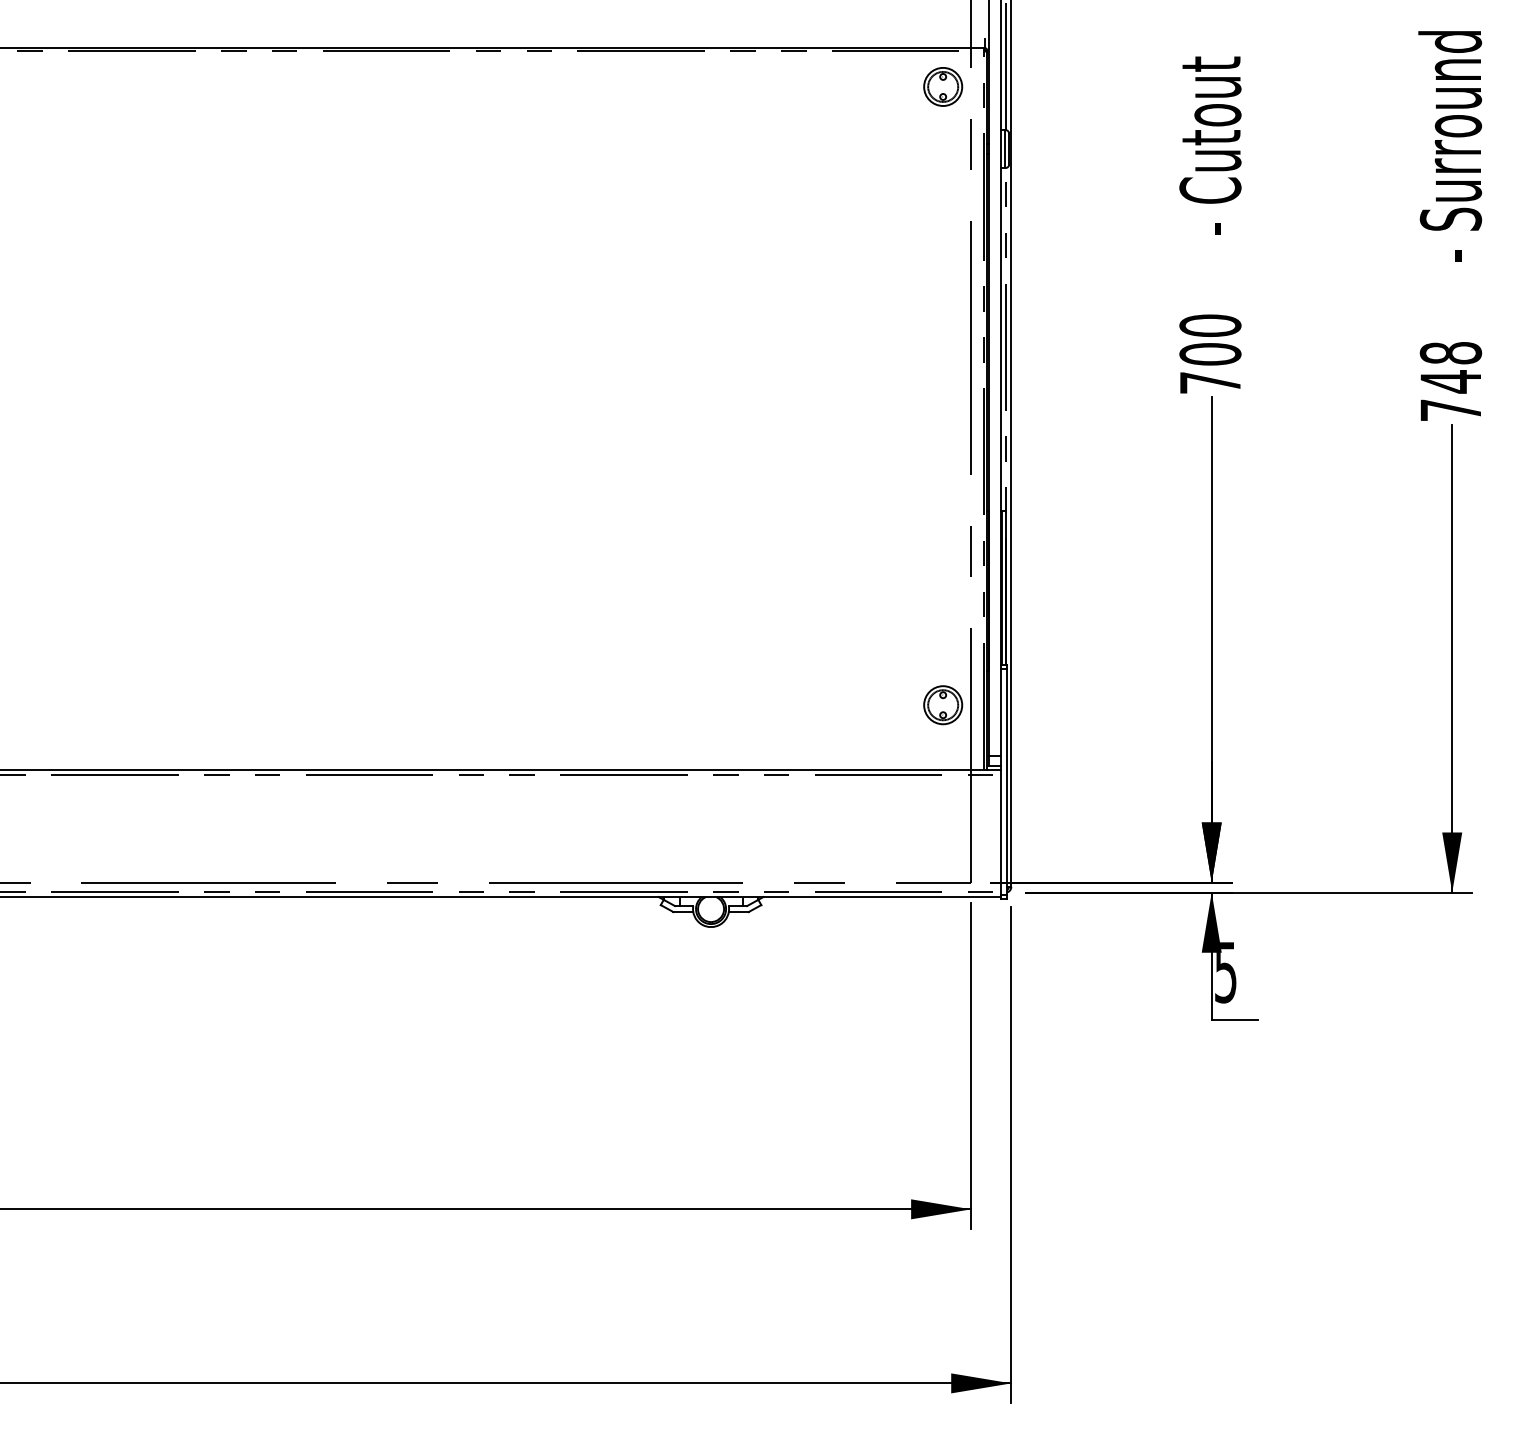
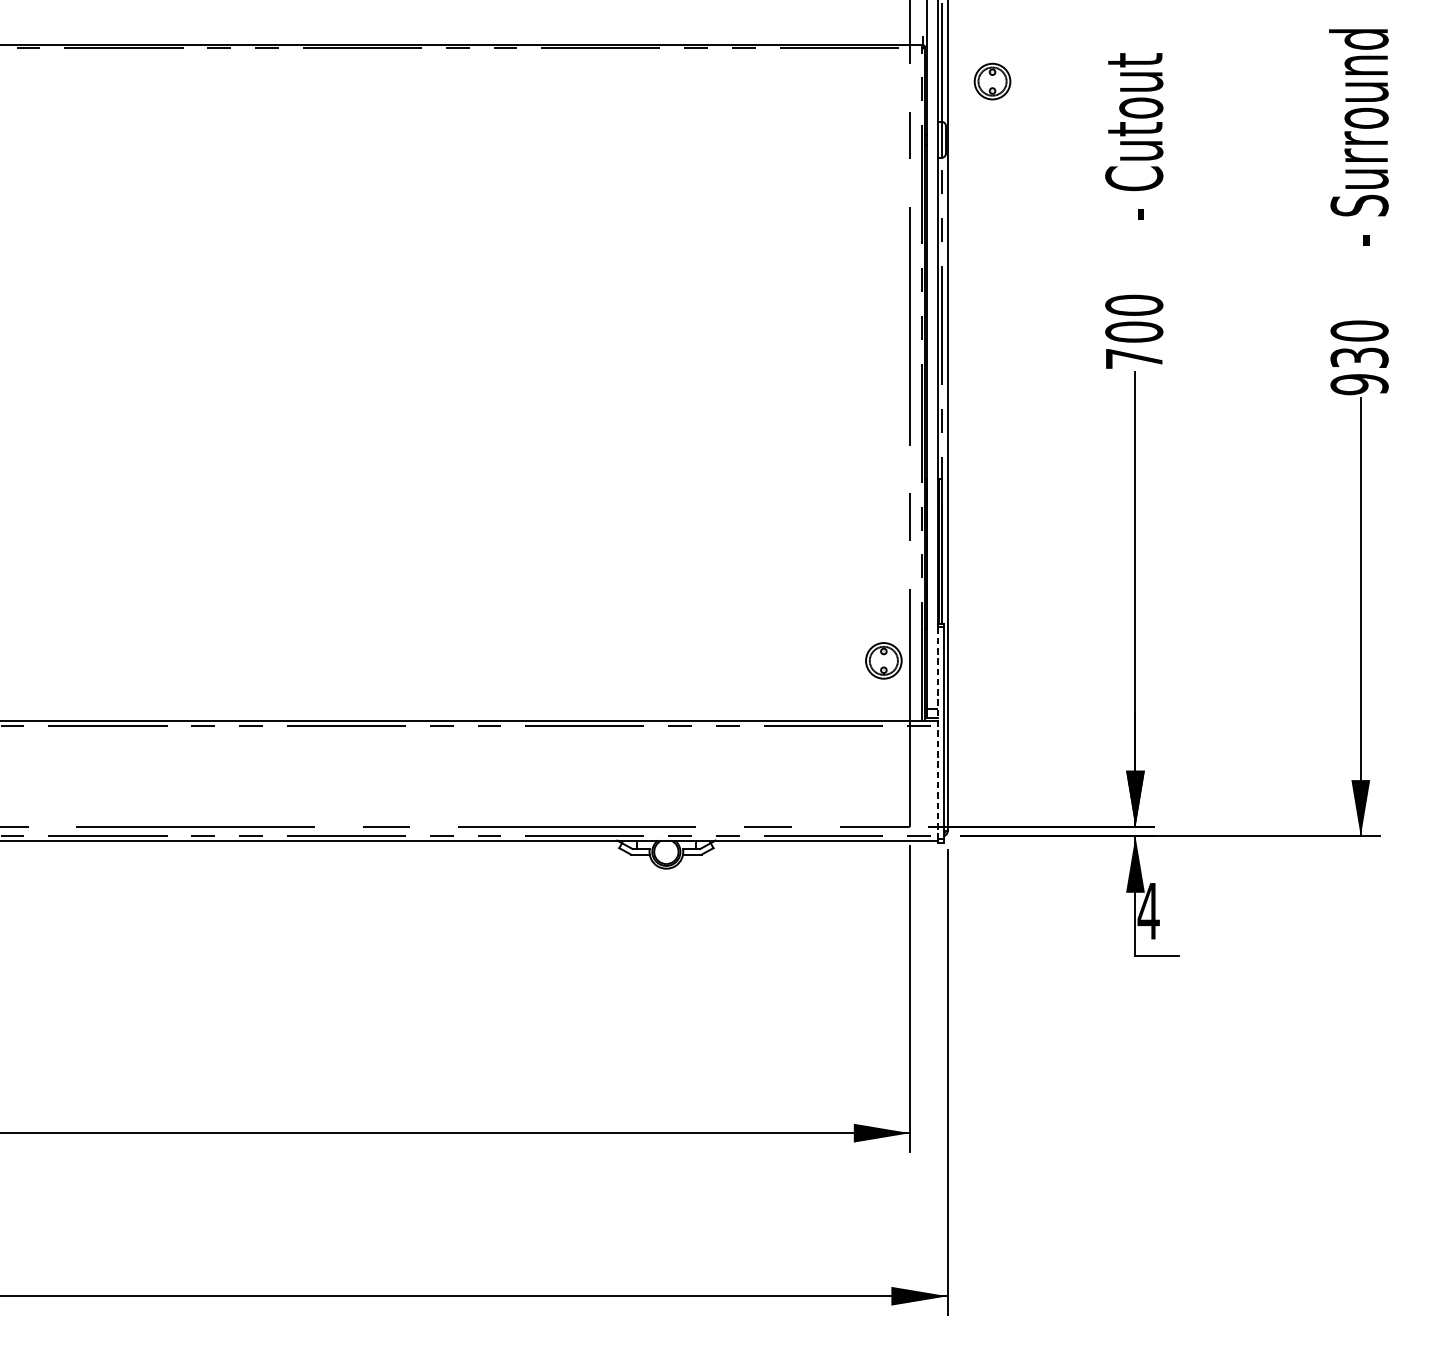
part: (943, 86) -> (992, 81), moved
text: (1450, 381) -> (1359, 357), 748 -> 930
line: (1001, 782) -> (938, 733), solid -> dashed
text: (1225, 972) -> (1148, 911), 5 -> 4

